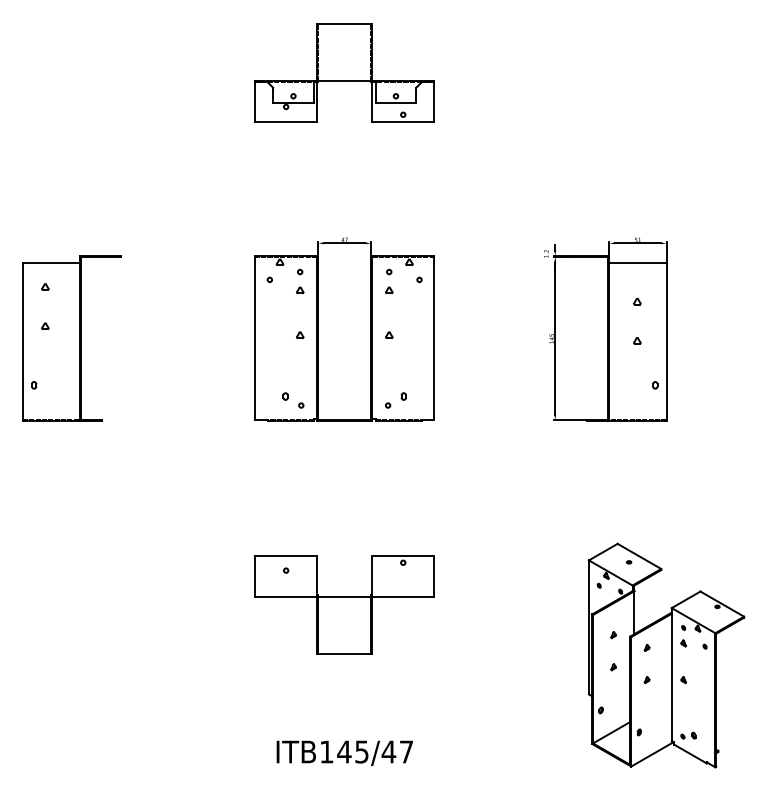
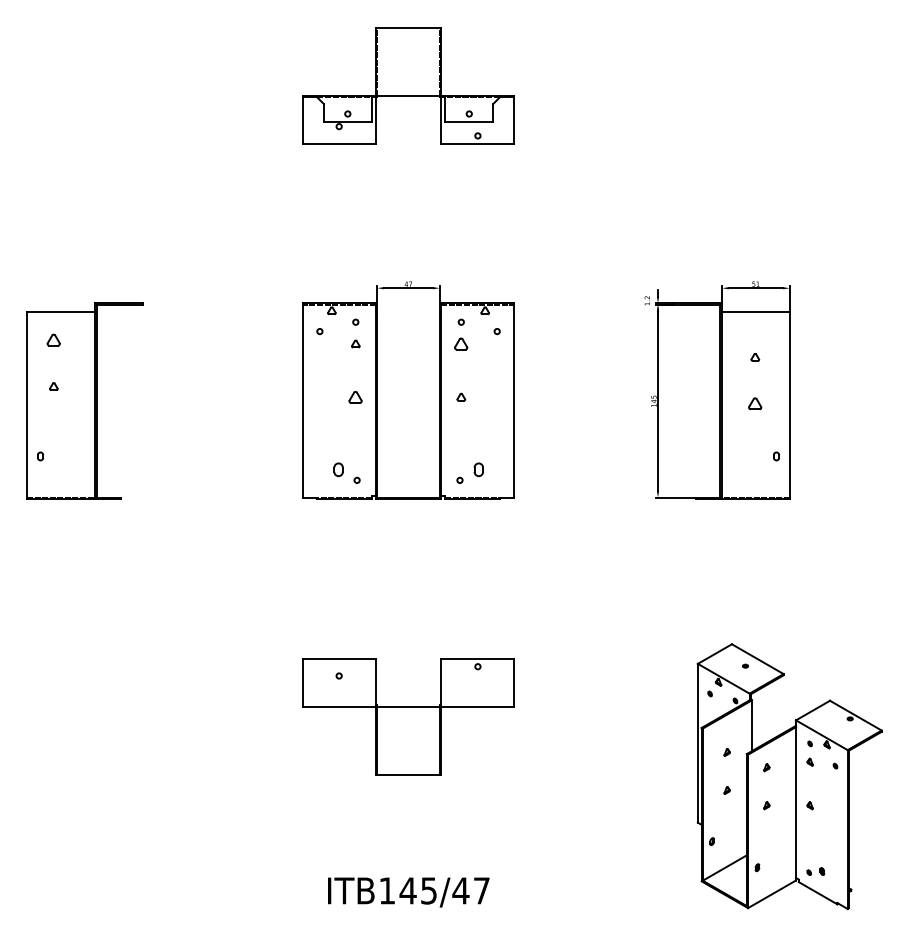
part: (45, 286) -> (54, 339), size x1.6
part: (389, 290) -> (461, 344), size x1.6
part: (300, 334) -> (356, 396), size x1.6
part: (637, 340) -> (755, 403), size x1.6
part: (285, 396) -> (338, 469), size x1.6
part: (403, 396) -> (478, 469), size x1.6

